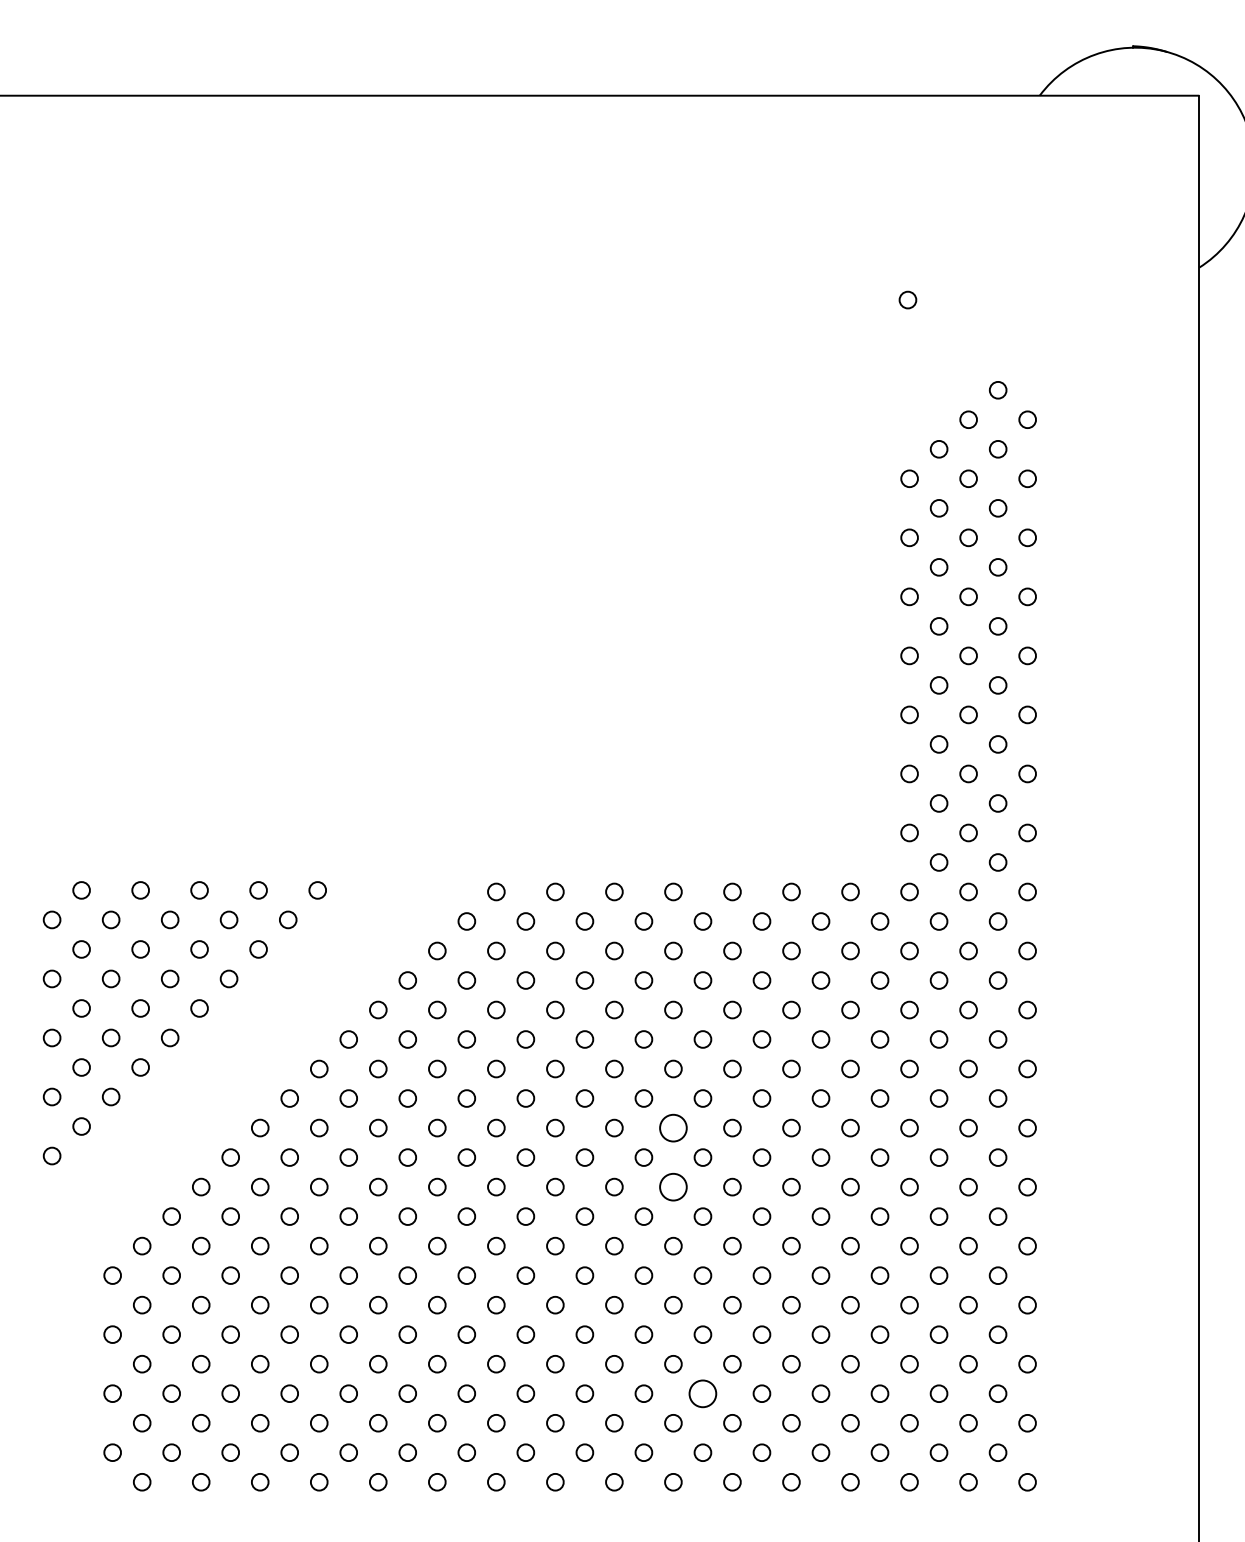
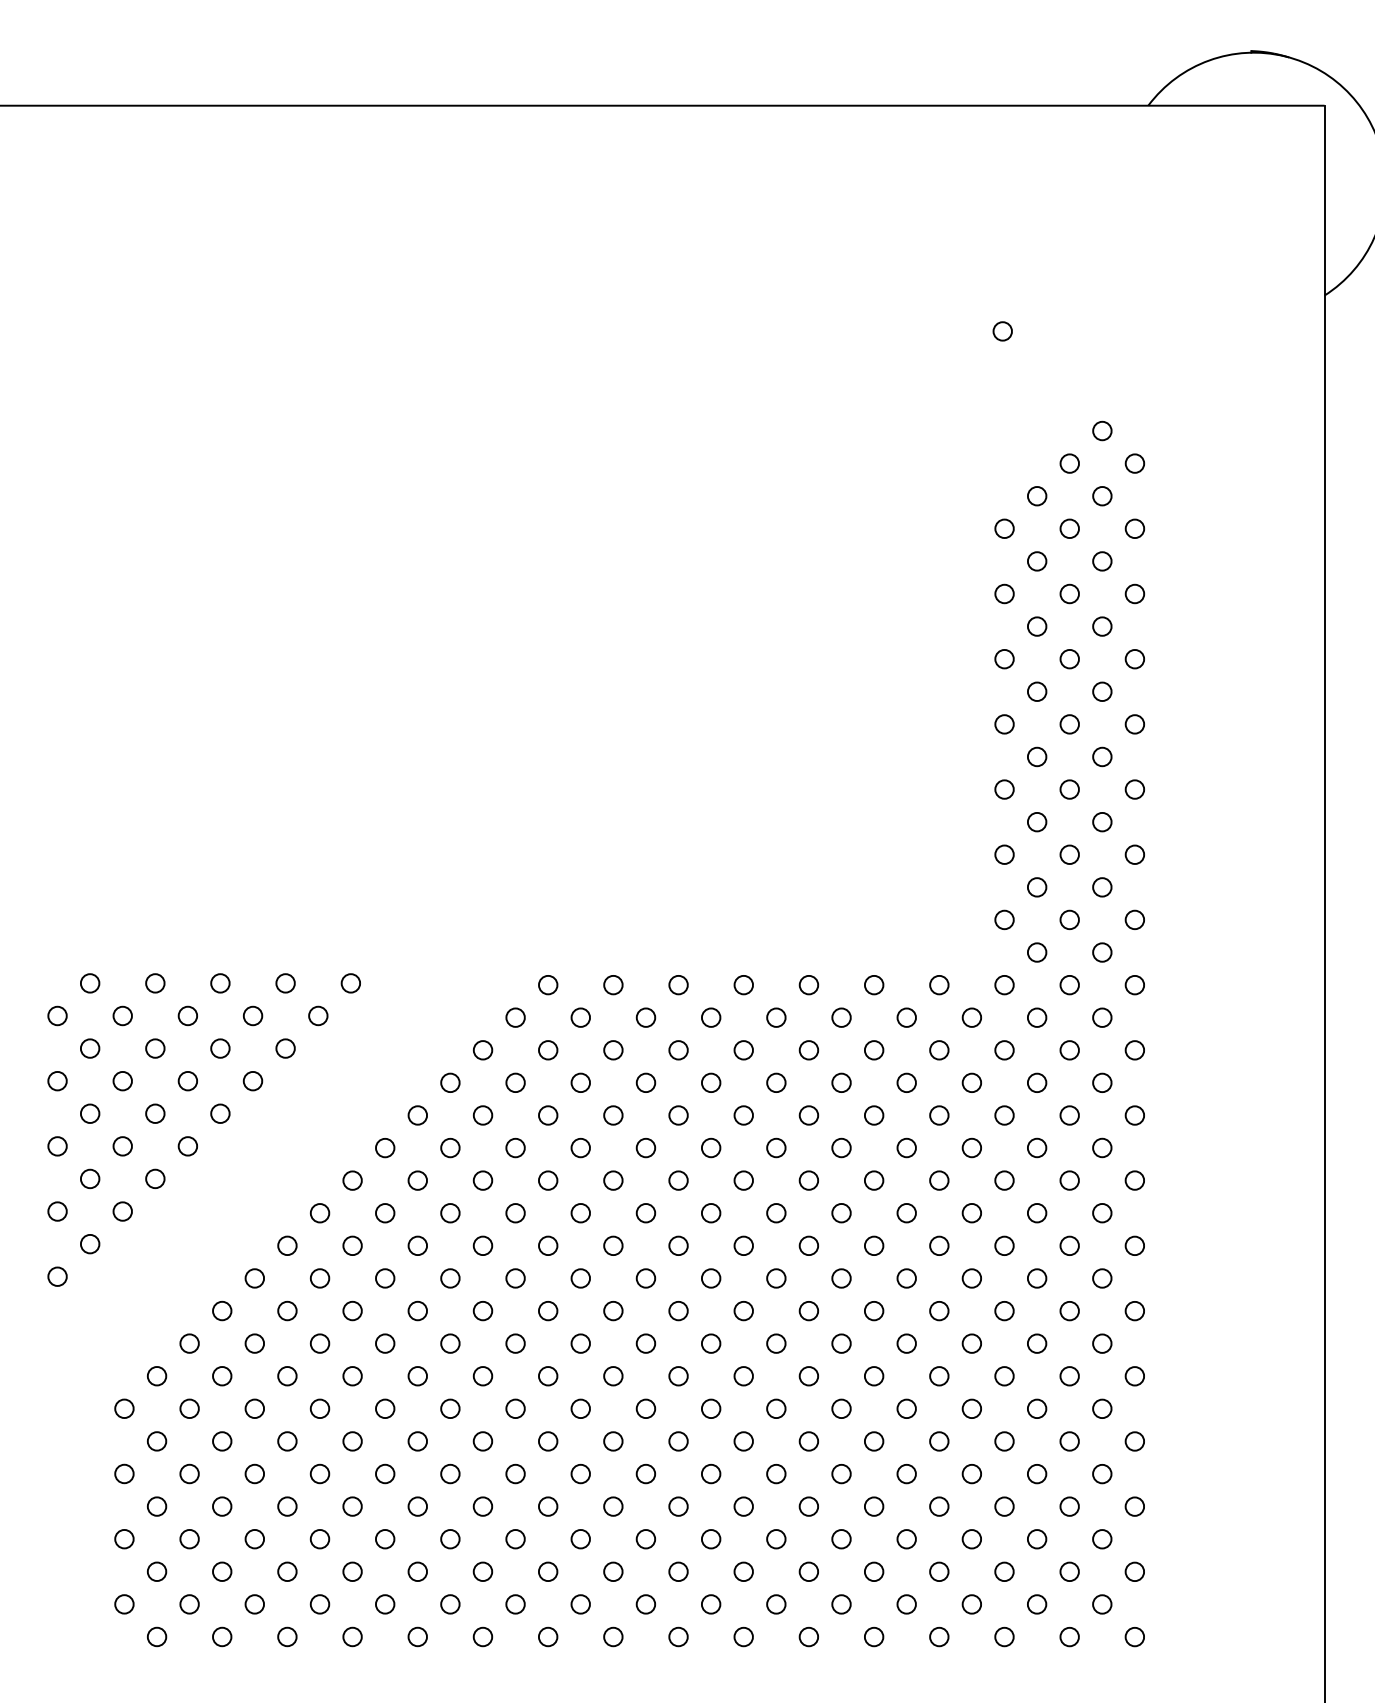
circle: (673, 1127) -> (743, 1245), size x0.62
circle: (673, 1186) -> (743, 1310), size x0.62
circle: (702, 1393) -> (775, 1538), size x0.62

